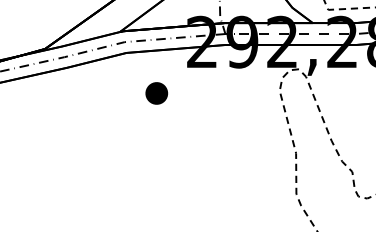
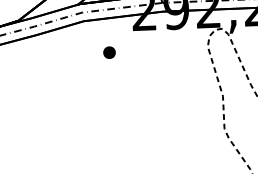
part: (156, 93) -> (109, 52), size x0.7

